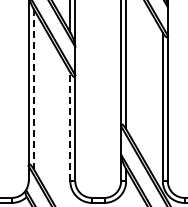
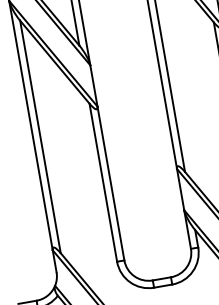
line: (33, 88) -> (40, 136), dashed -> solid
line: (70, 126) -> (103, 182), dashed -> solid

